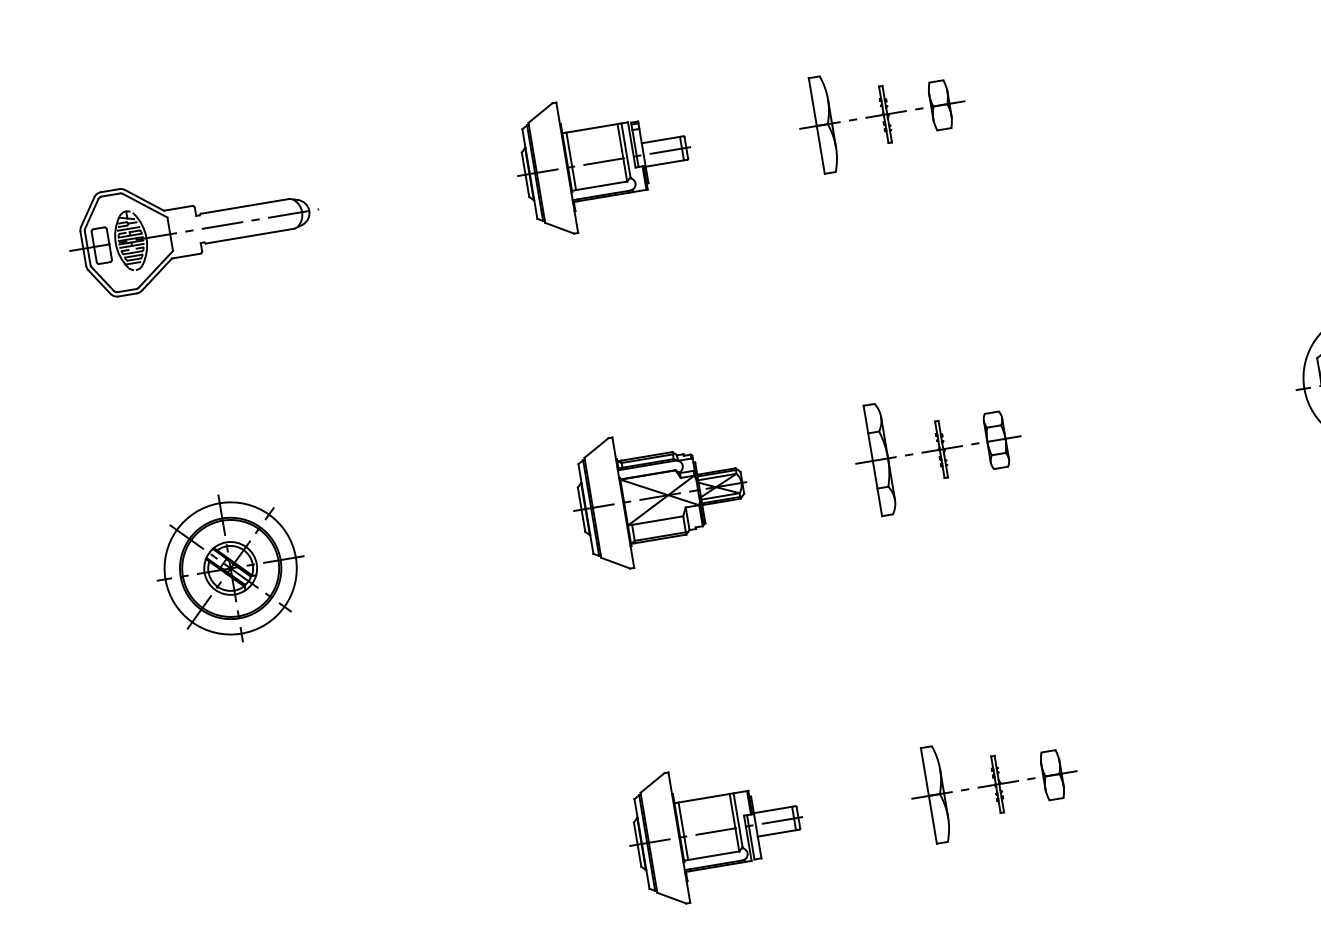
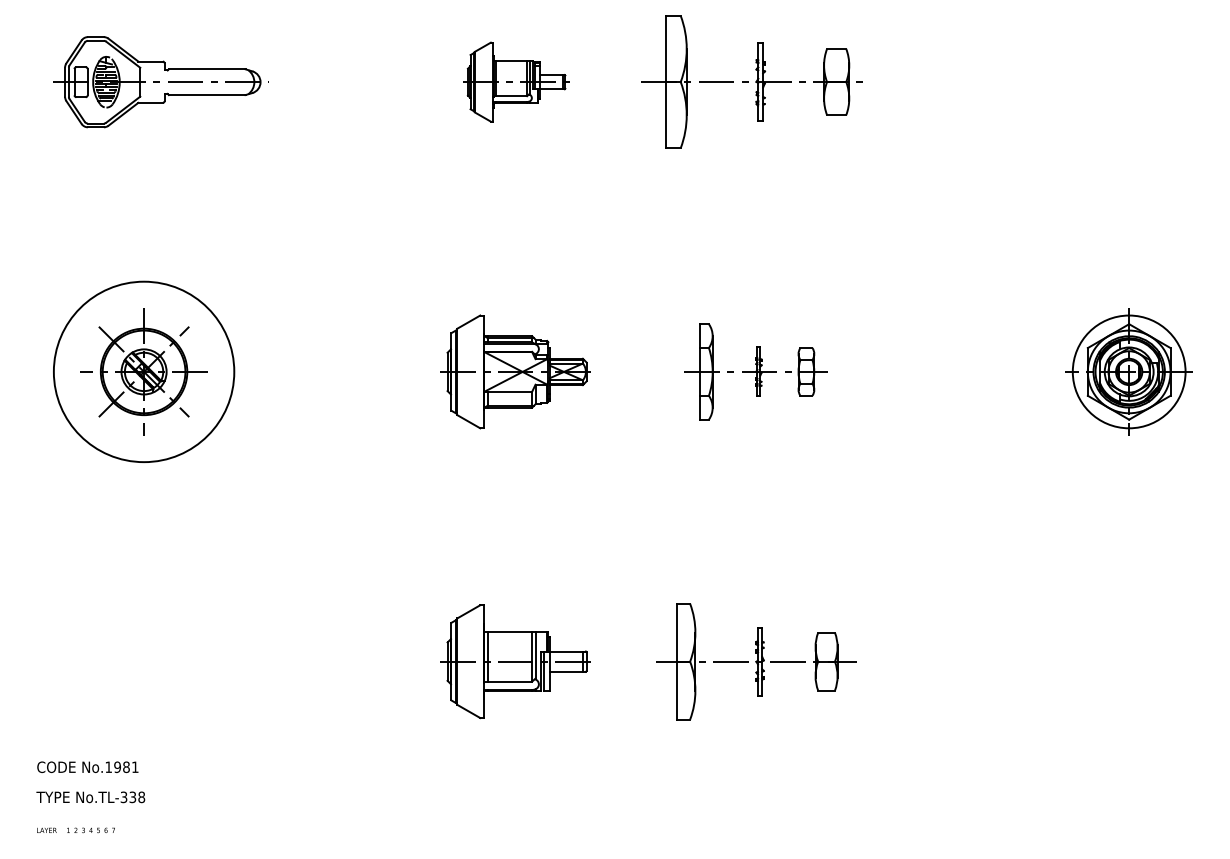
part: (881, 115) -> (755, 82), size x1.6
part: (603, 160) -> (515, 81), size x0.7
circle: (229, 568) -> (143, 371), size x1.6
part: (993, 784) -> (755, 661), size x1.4

